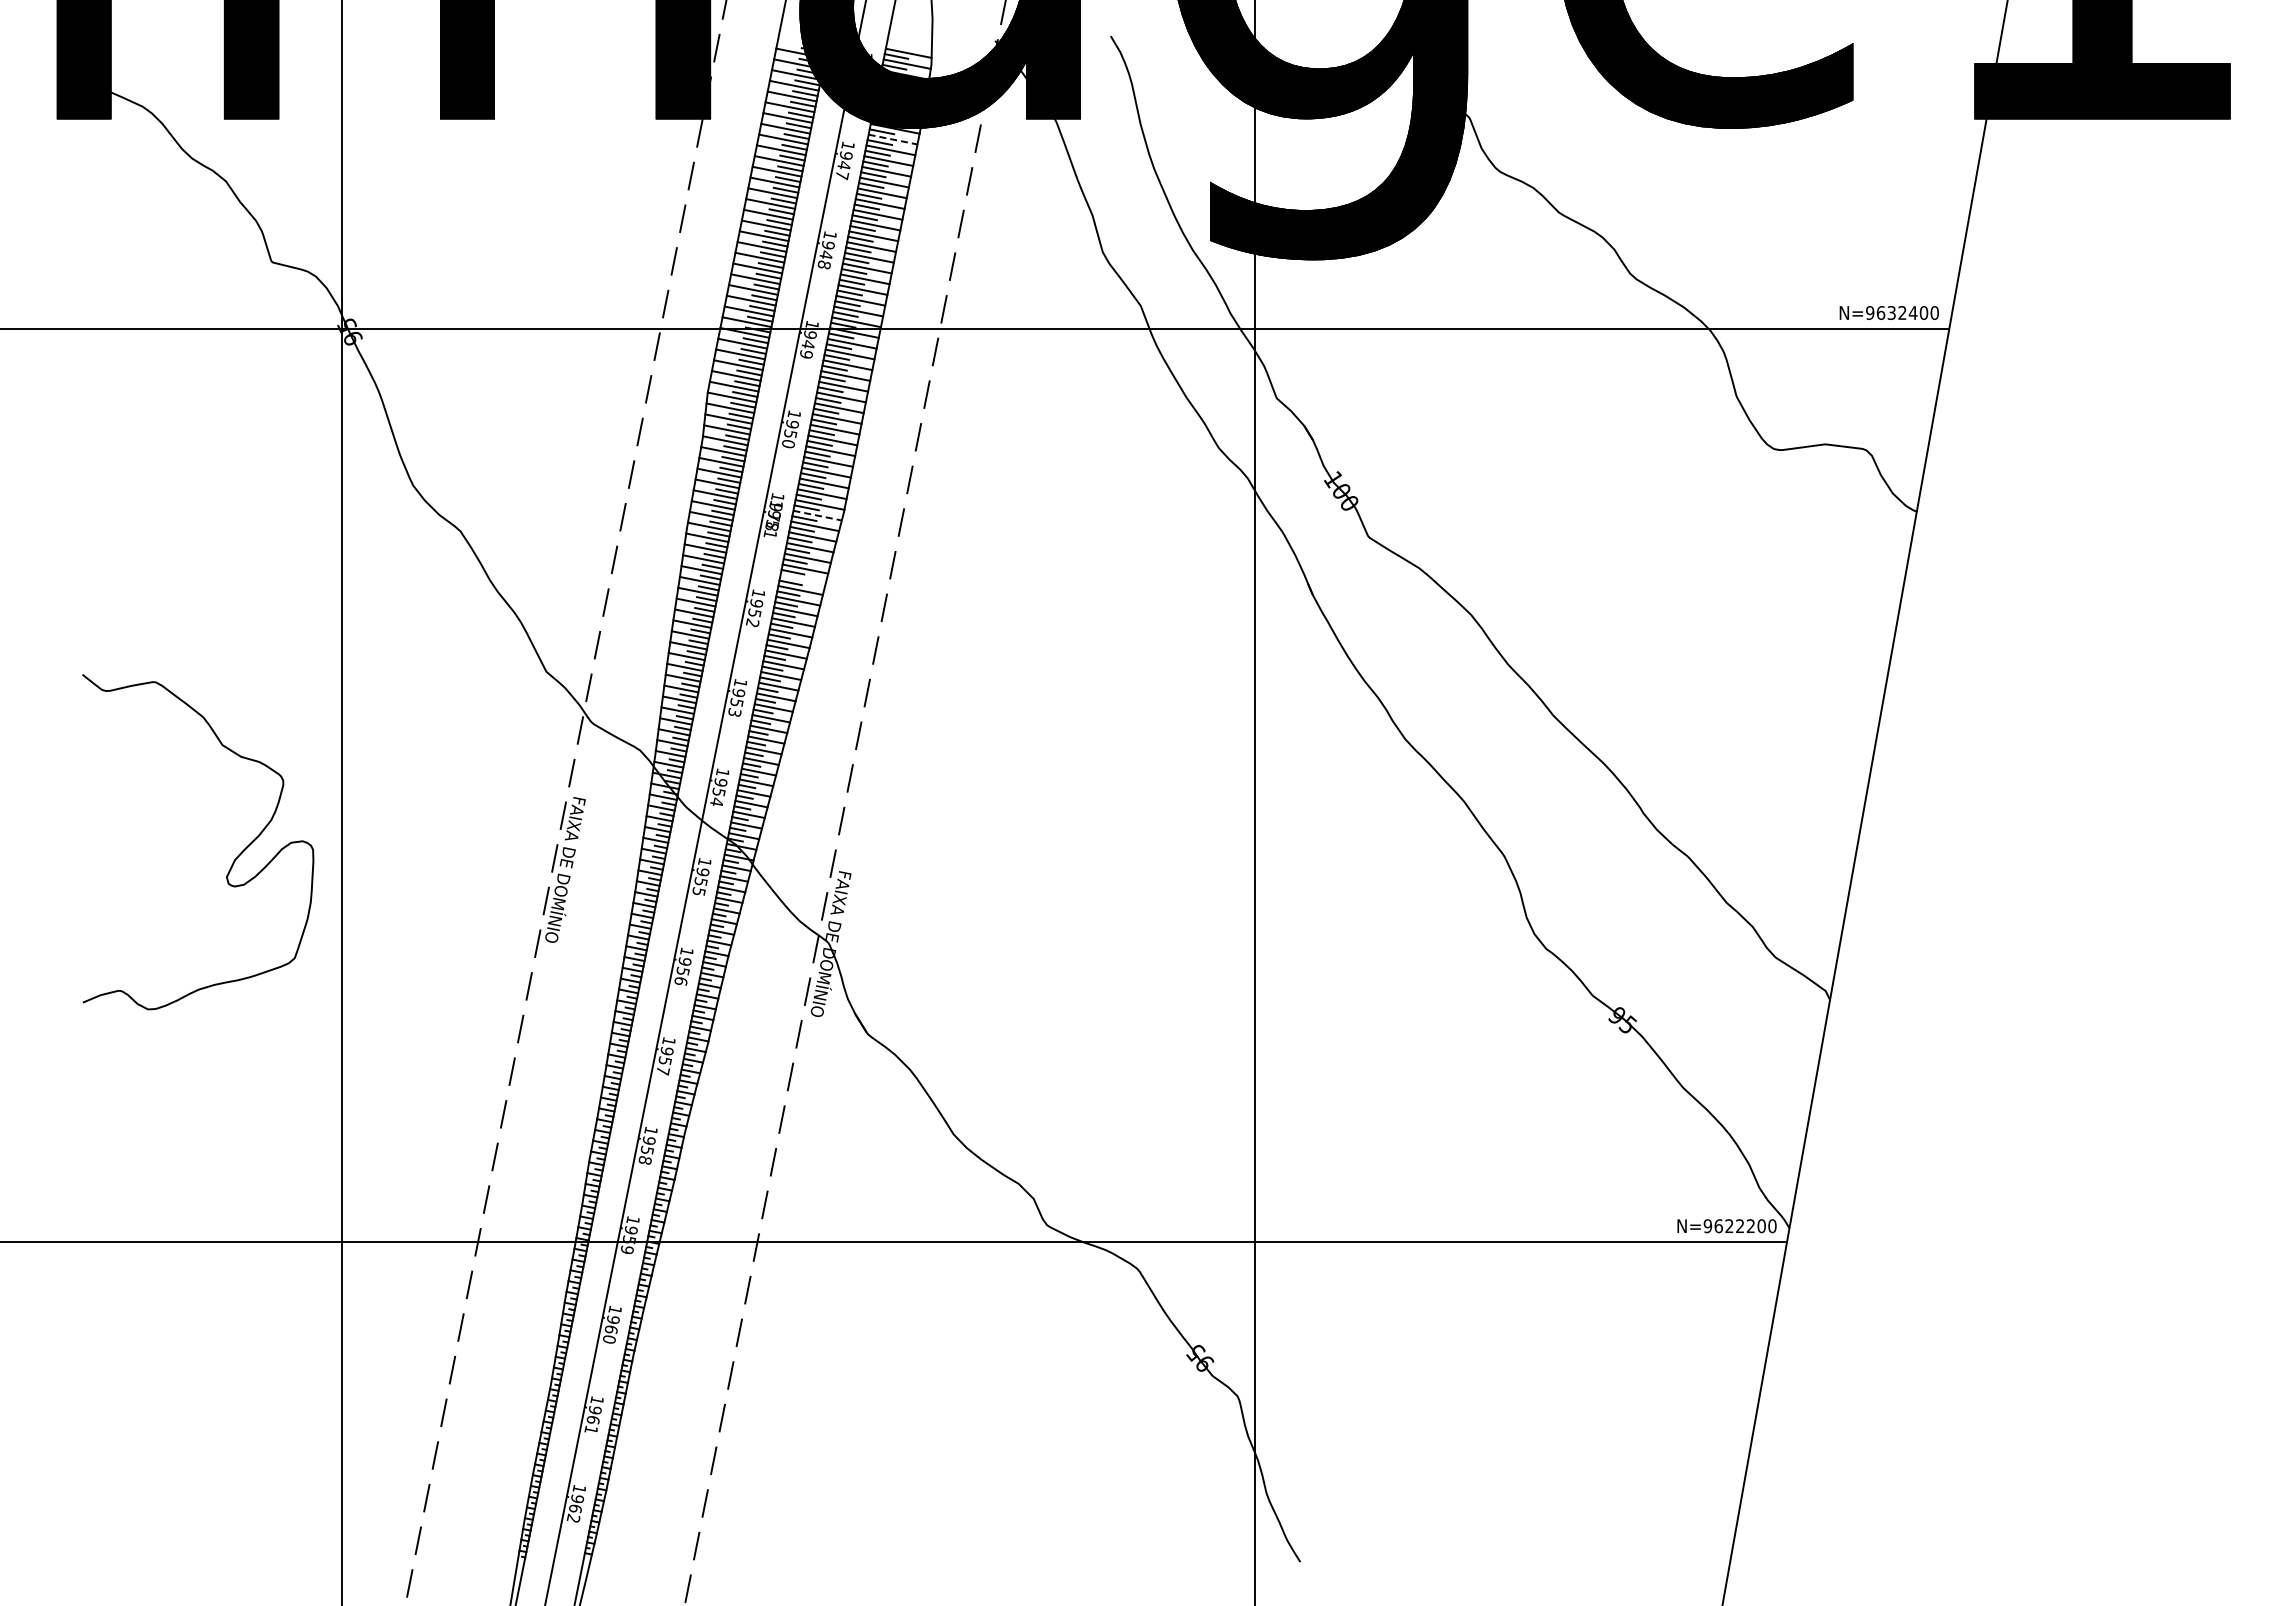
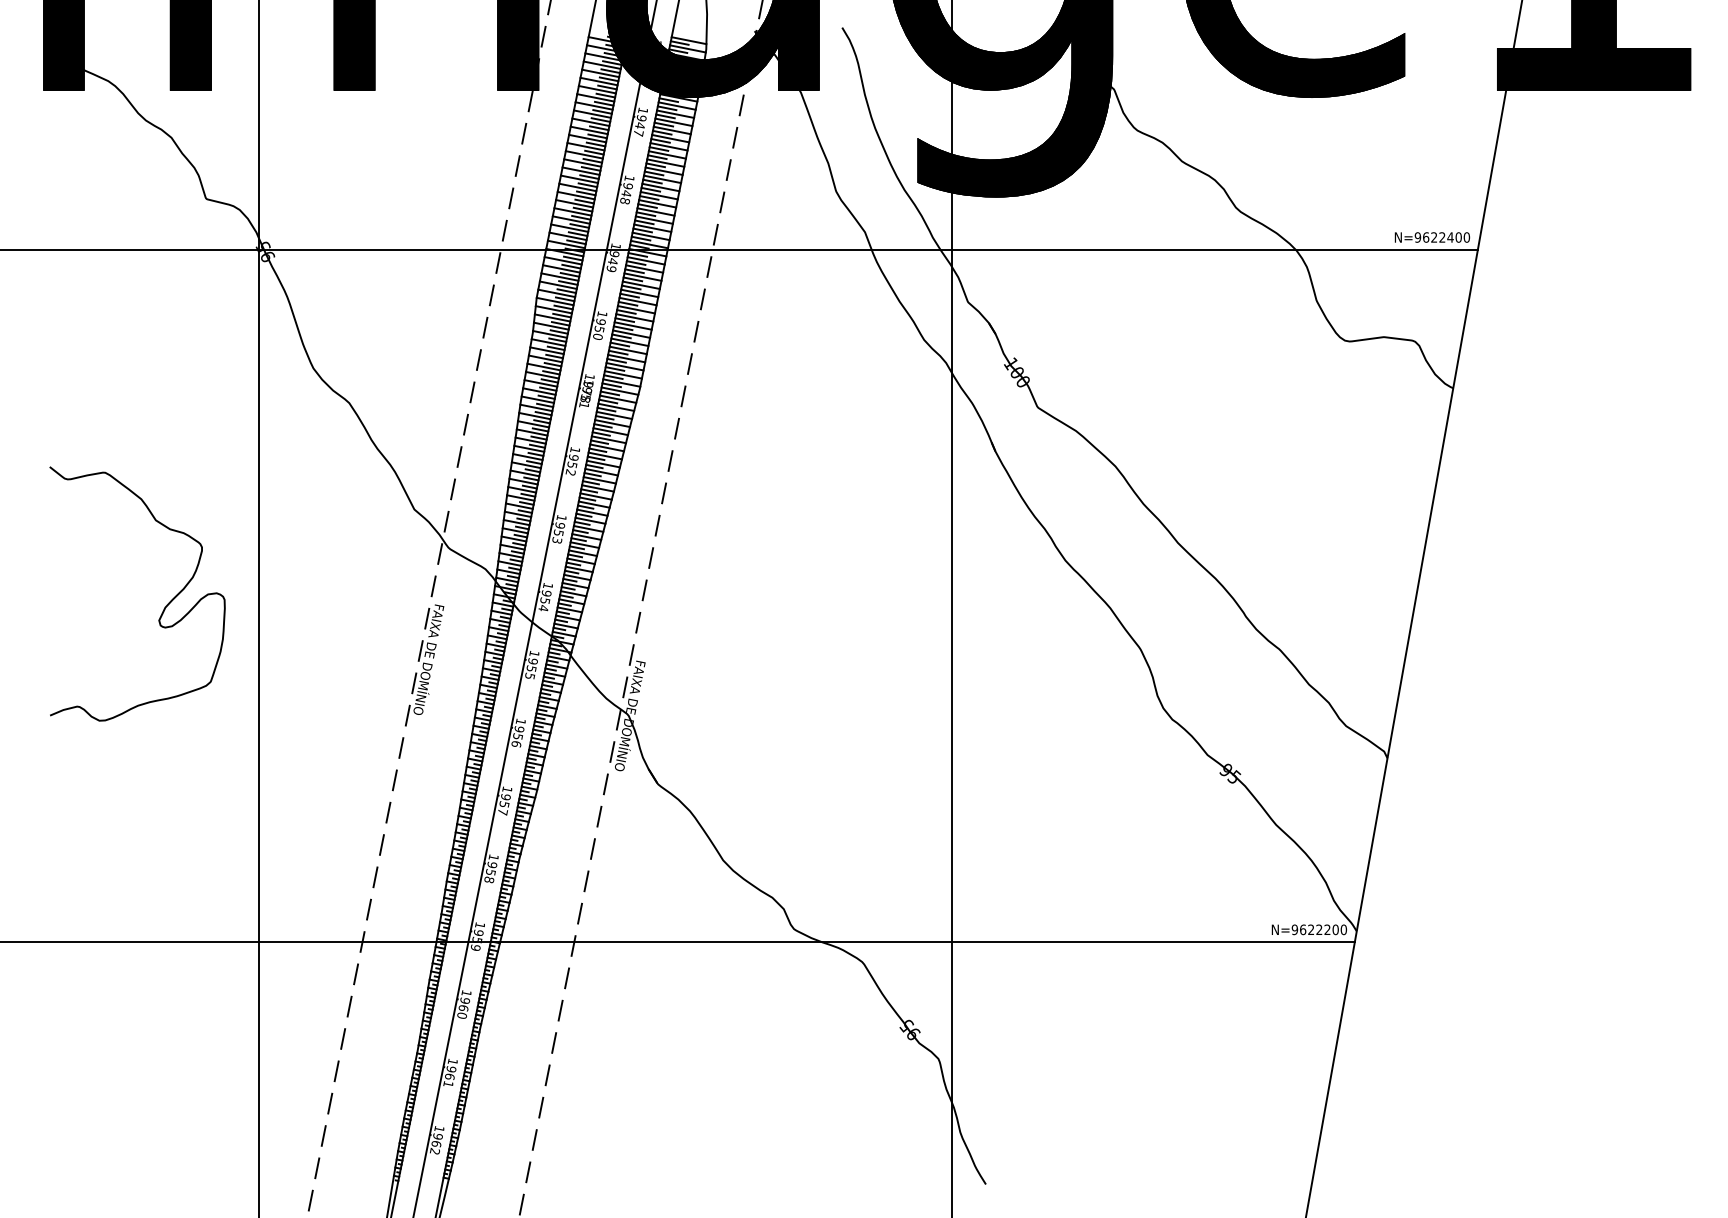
line: (893, 139) -> (677, 106), dashed -> solid
text: (1891, 312) -> (1434, 237), N=9632400 -> N=9622400
line: (817, 515) -> (619, 391), dashed -> solid
line: (802, 579) -> (608, 439), added
curve: (233, 860) -> (164, 607), moved

